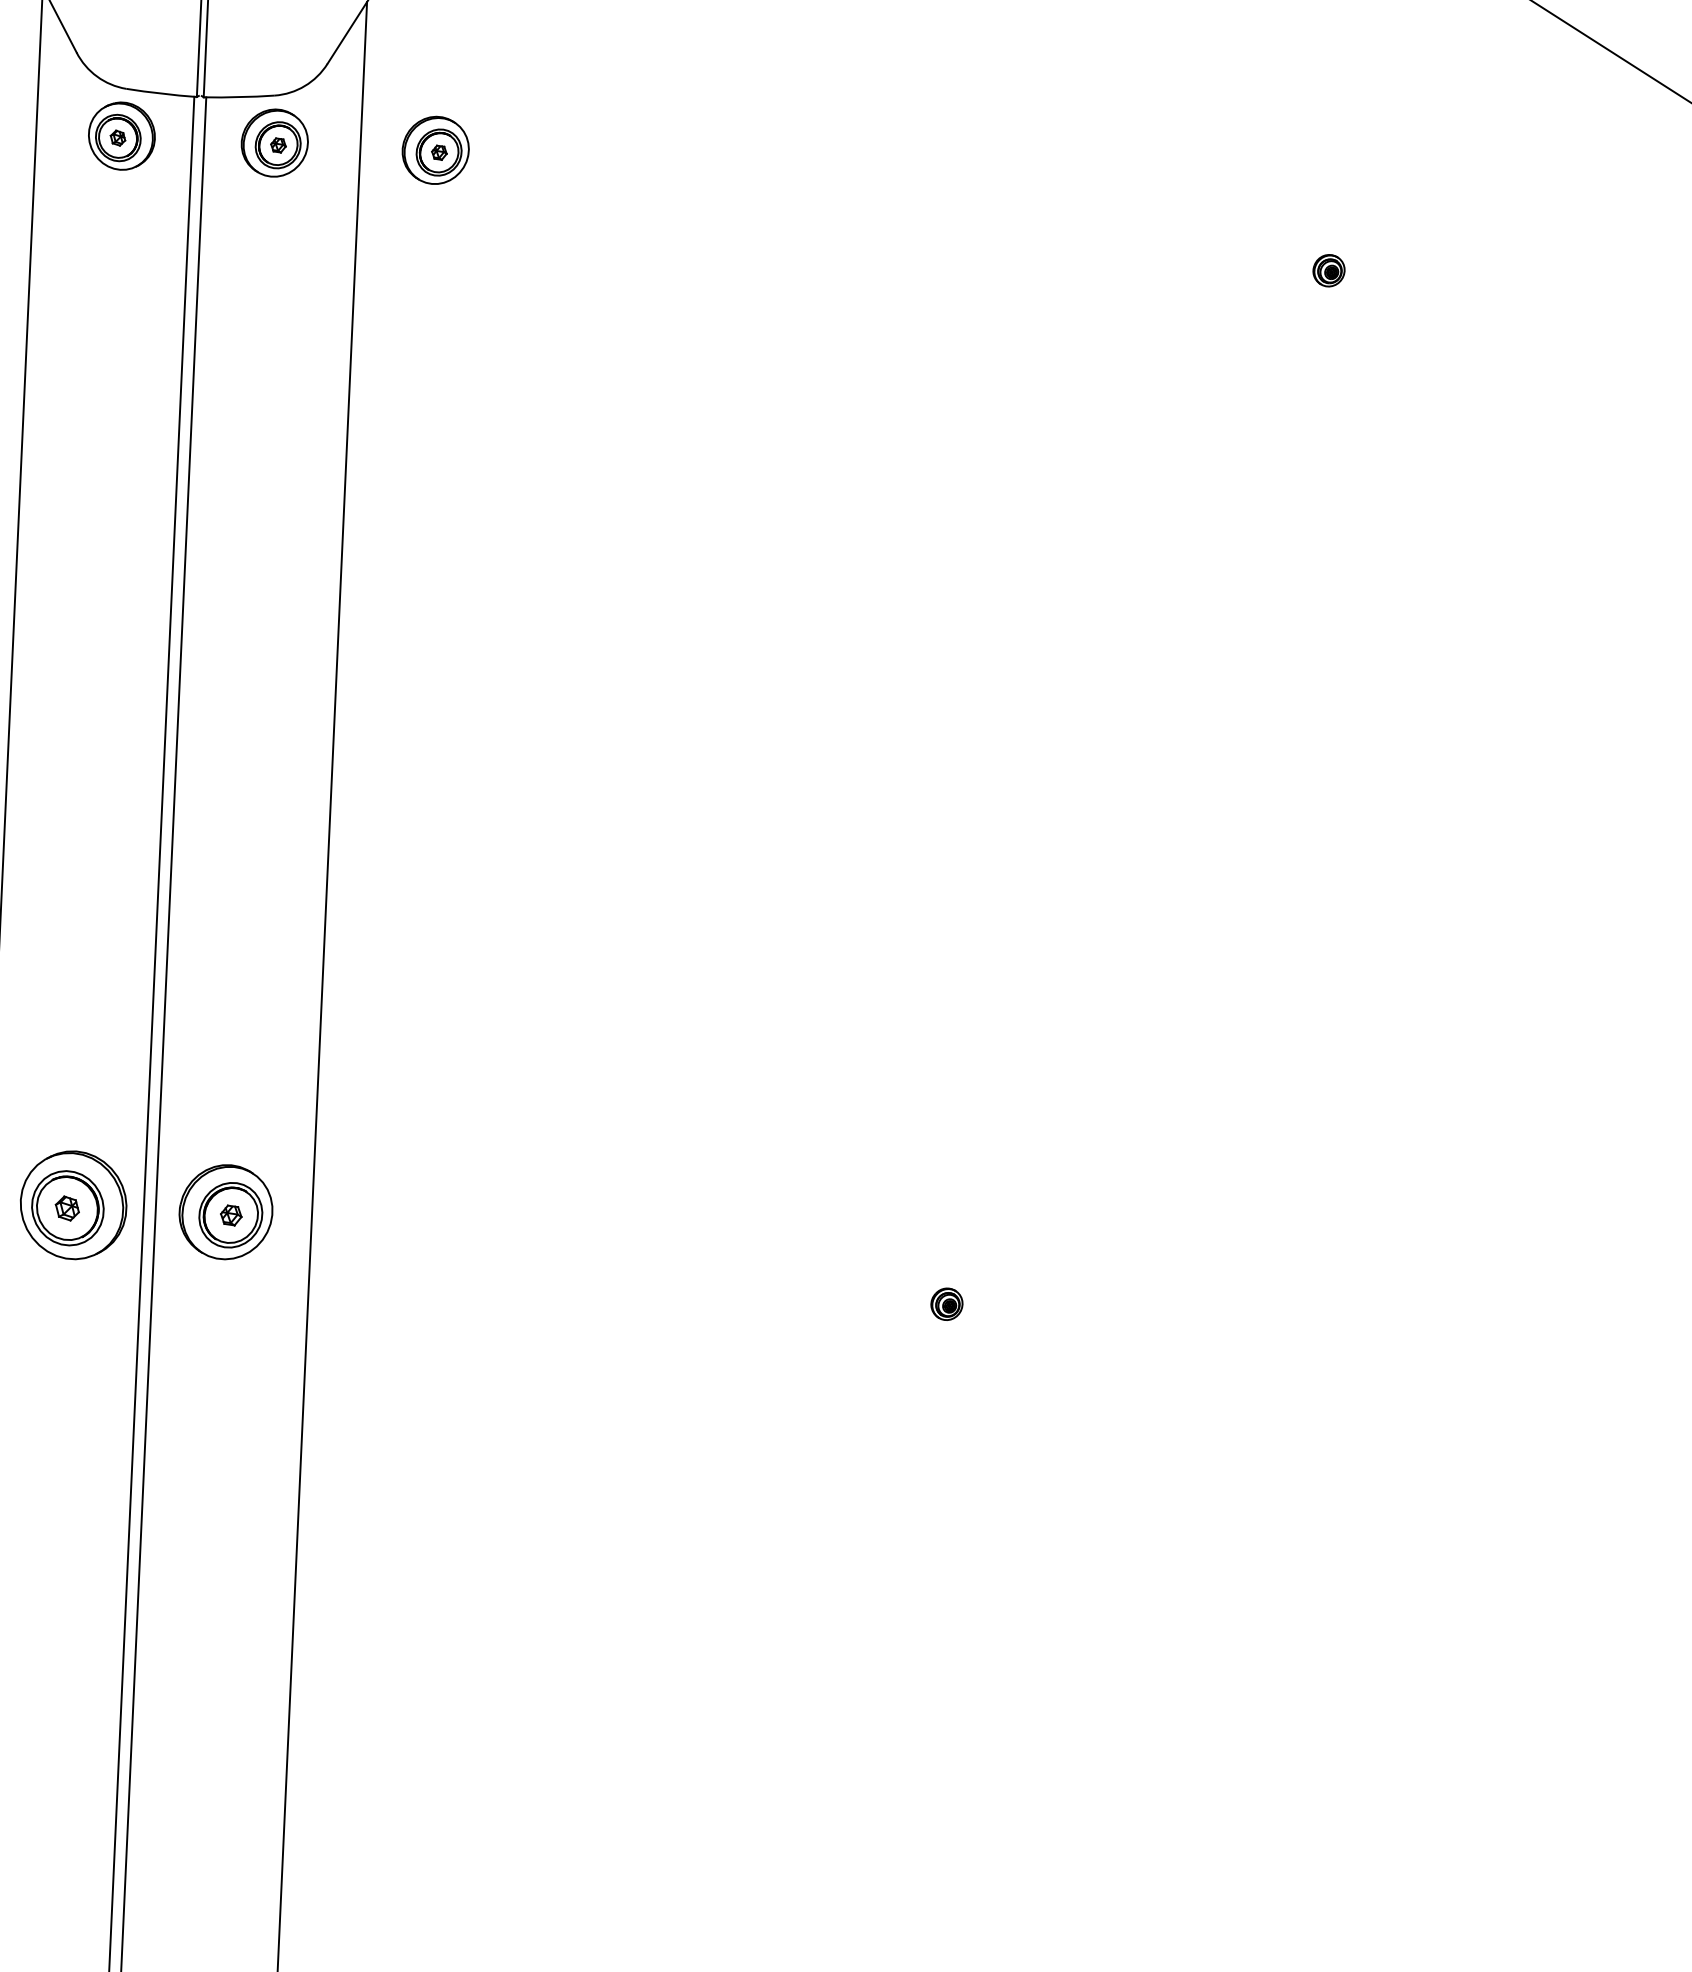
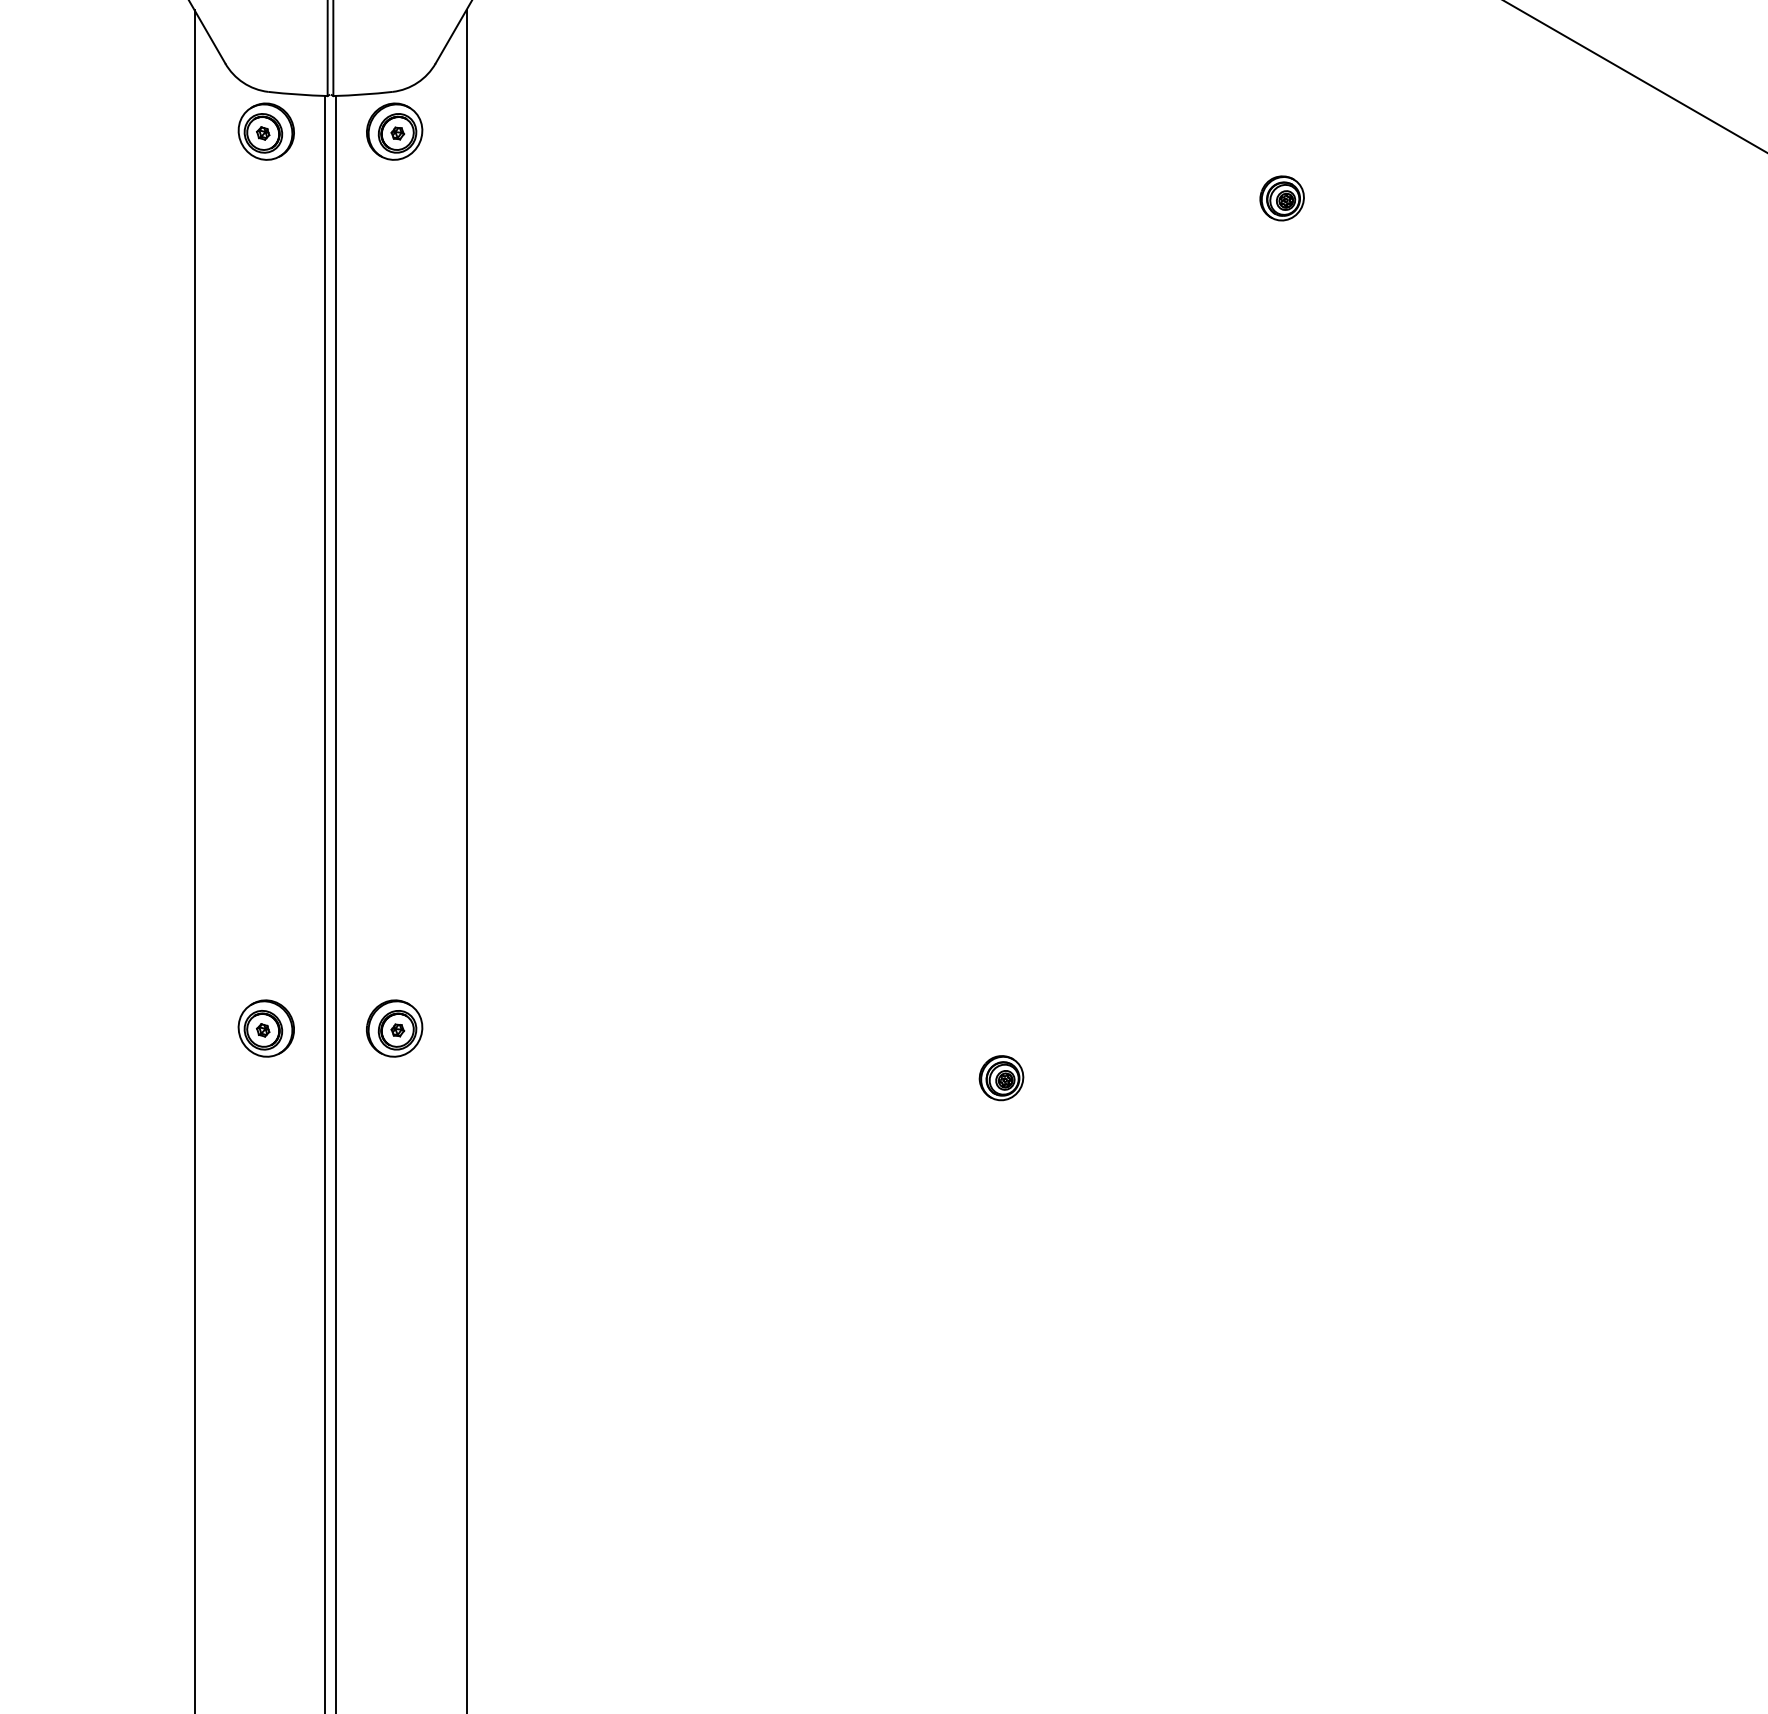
part: (435, 150) -> (529, 131), removed
part: (1328, 270) -> (1281, 198), size x1.67
part: (72, 1205) -> (265, 1028), size x0.62
part: (226, 1212) -> (394, 1028), size x0.71
part: (946, 1304) -> (1001, 1078), size x1.67

